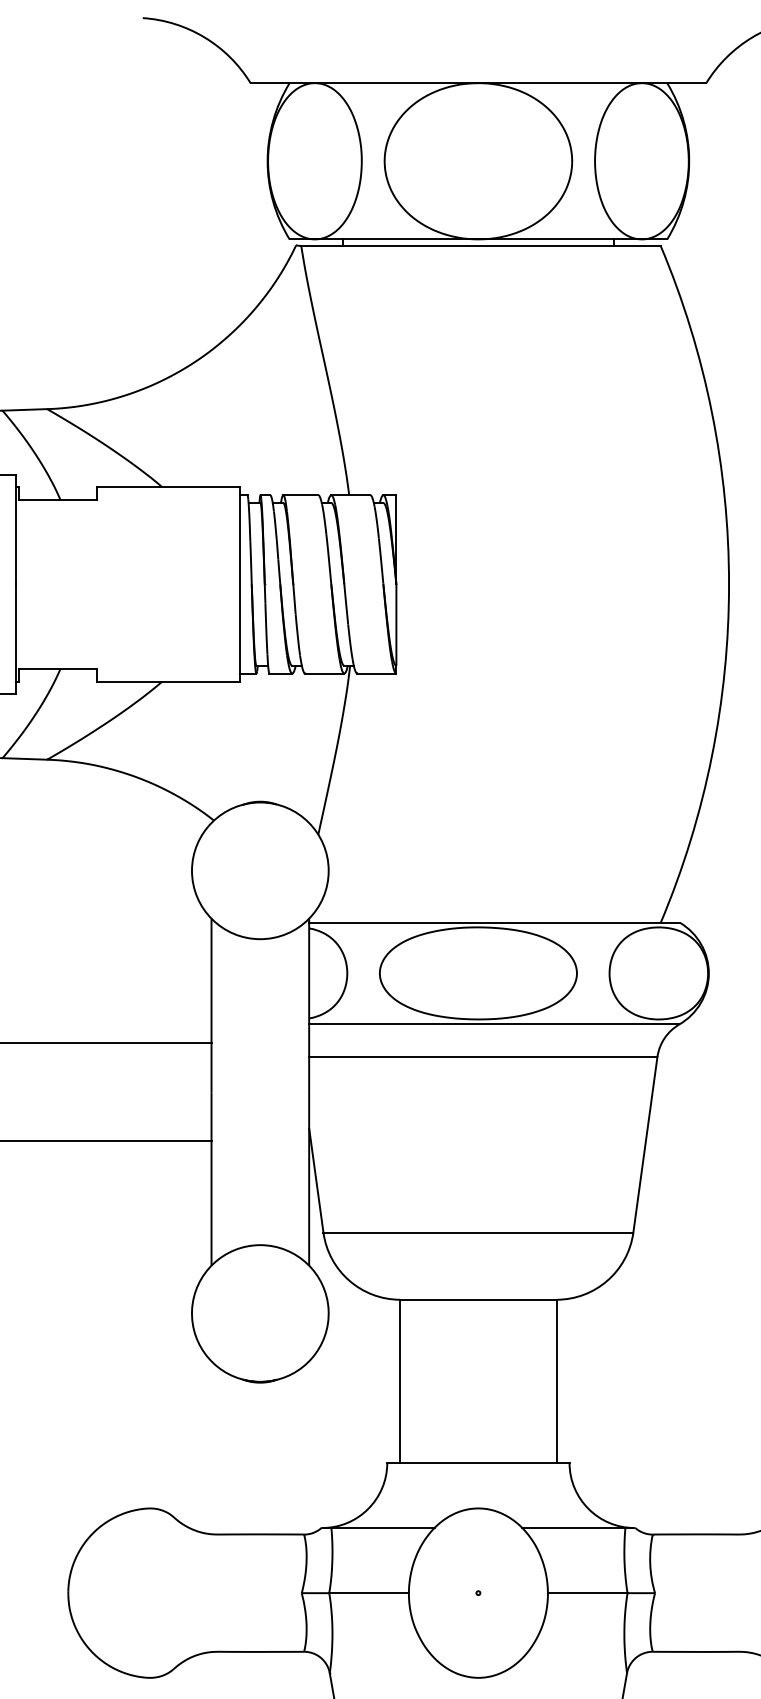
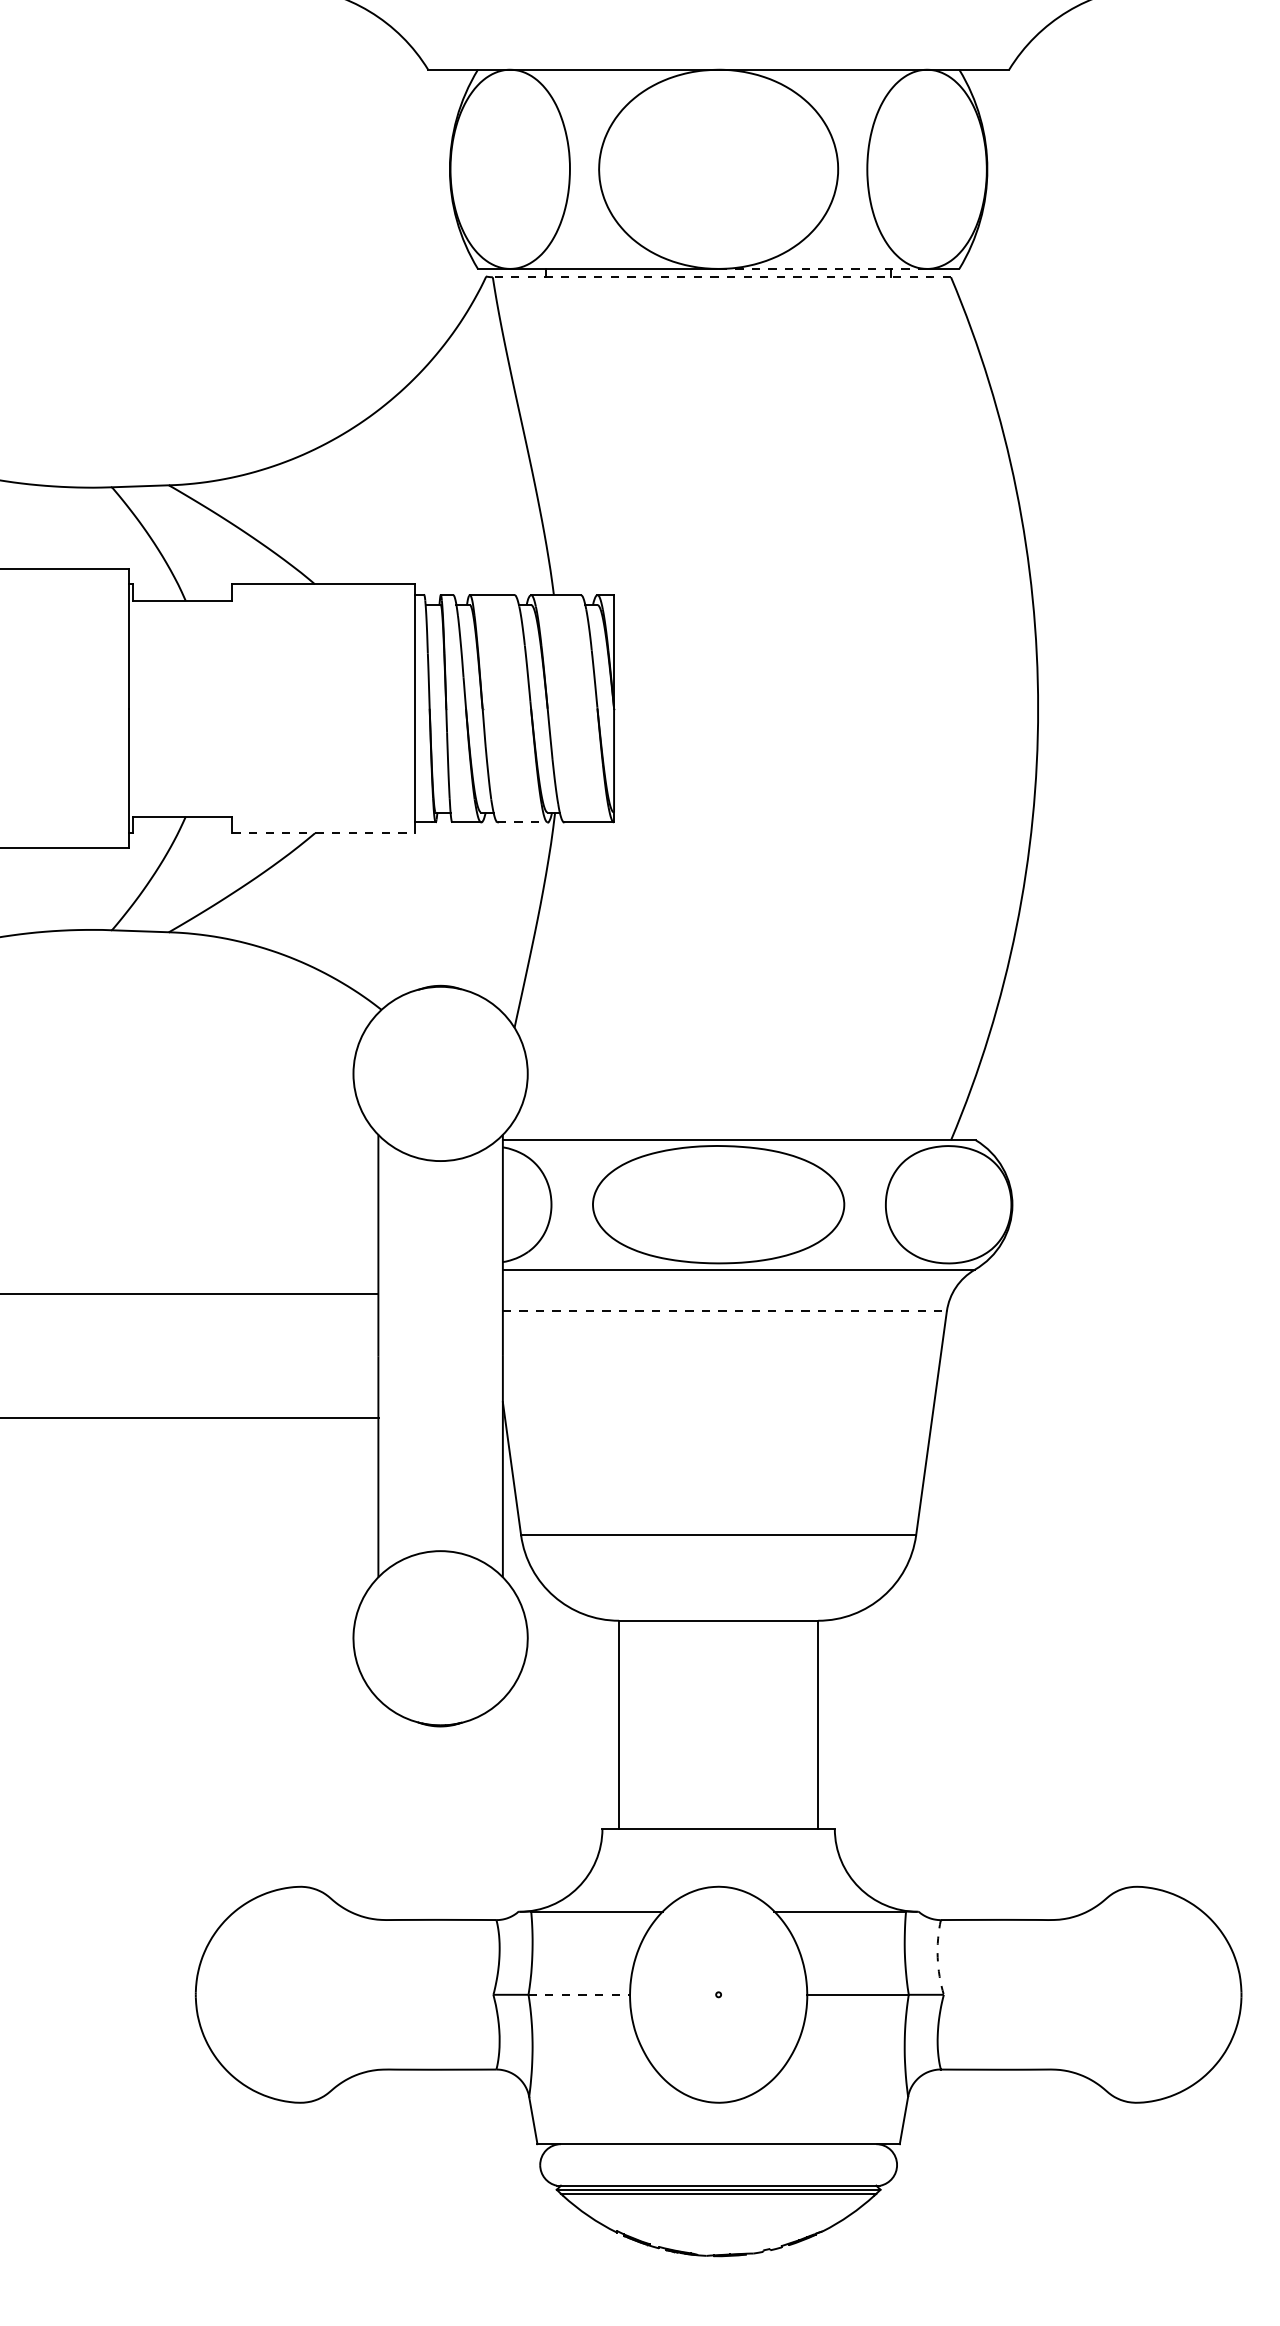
line: (560, 239) -> (823, 268), solid -> dashed
line: (480, 246) -> (721, 277), solid -> dashed
line: (324, 673) -> (522, 822), solid -> dashed
line: (169, 682) -> (324, 833), solid -> dashed
line: (483, 1057) -> (725, 1311), solid -> dashed
arc: (650, 1563) -> (937, 1957), solid -> dashed
line: (369, 1592) -> (579, 1994), solid -> dashed

